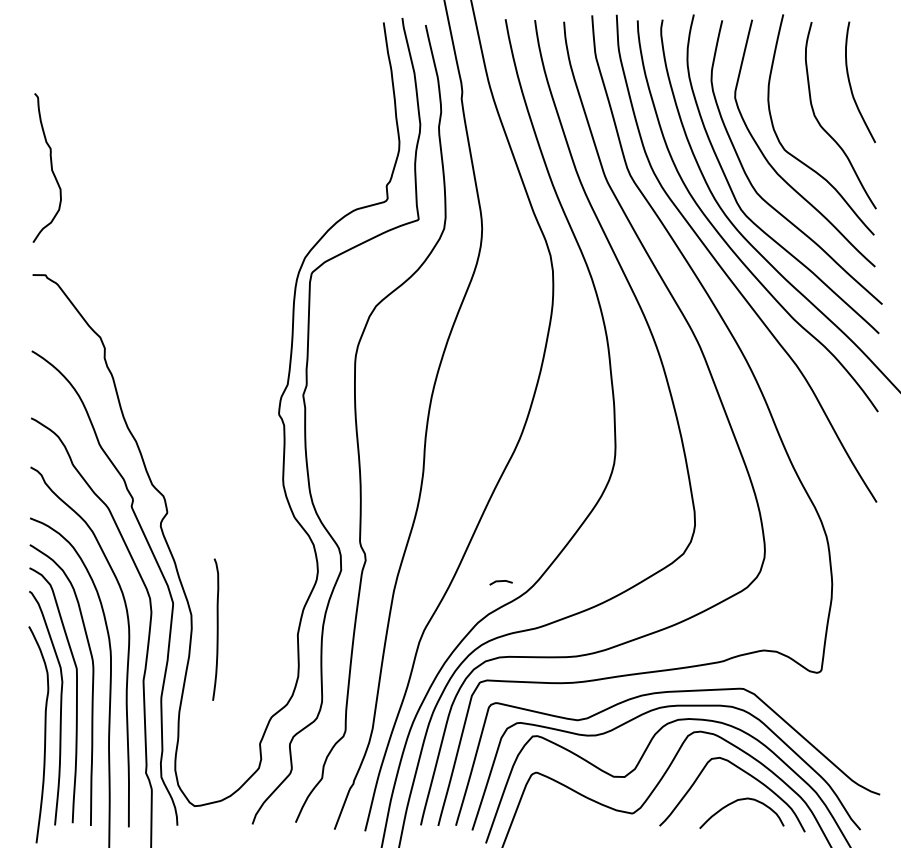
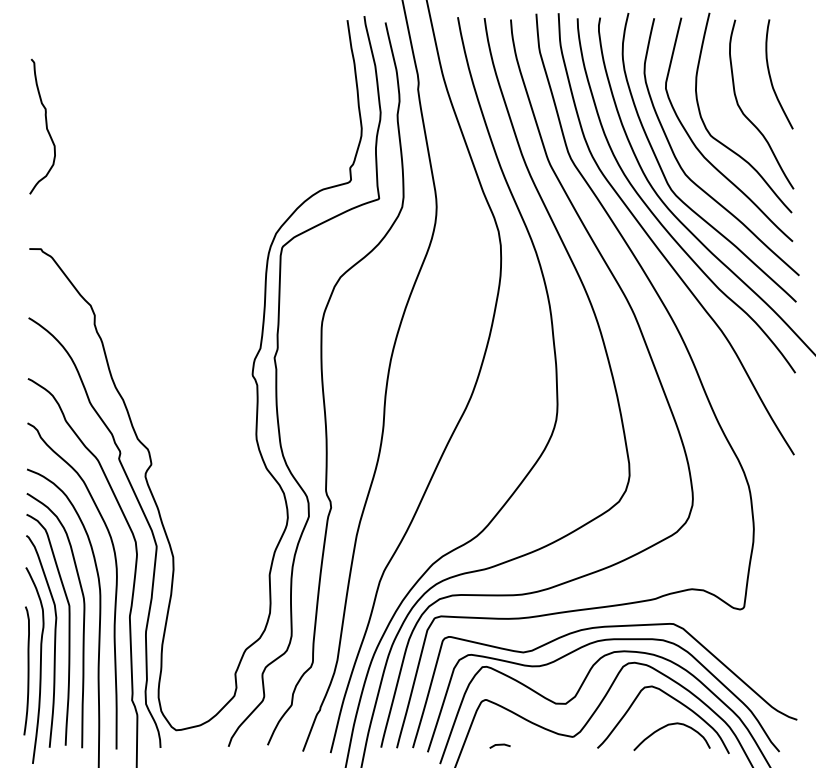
curve: (50, 166) -> (45, 125), moved
line: (500, 582) -> (499, 745), moved
curve: (216, 629) -> (27, 670), moved

